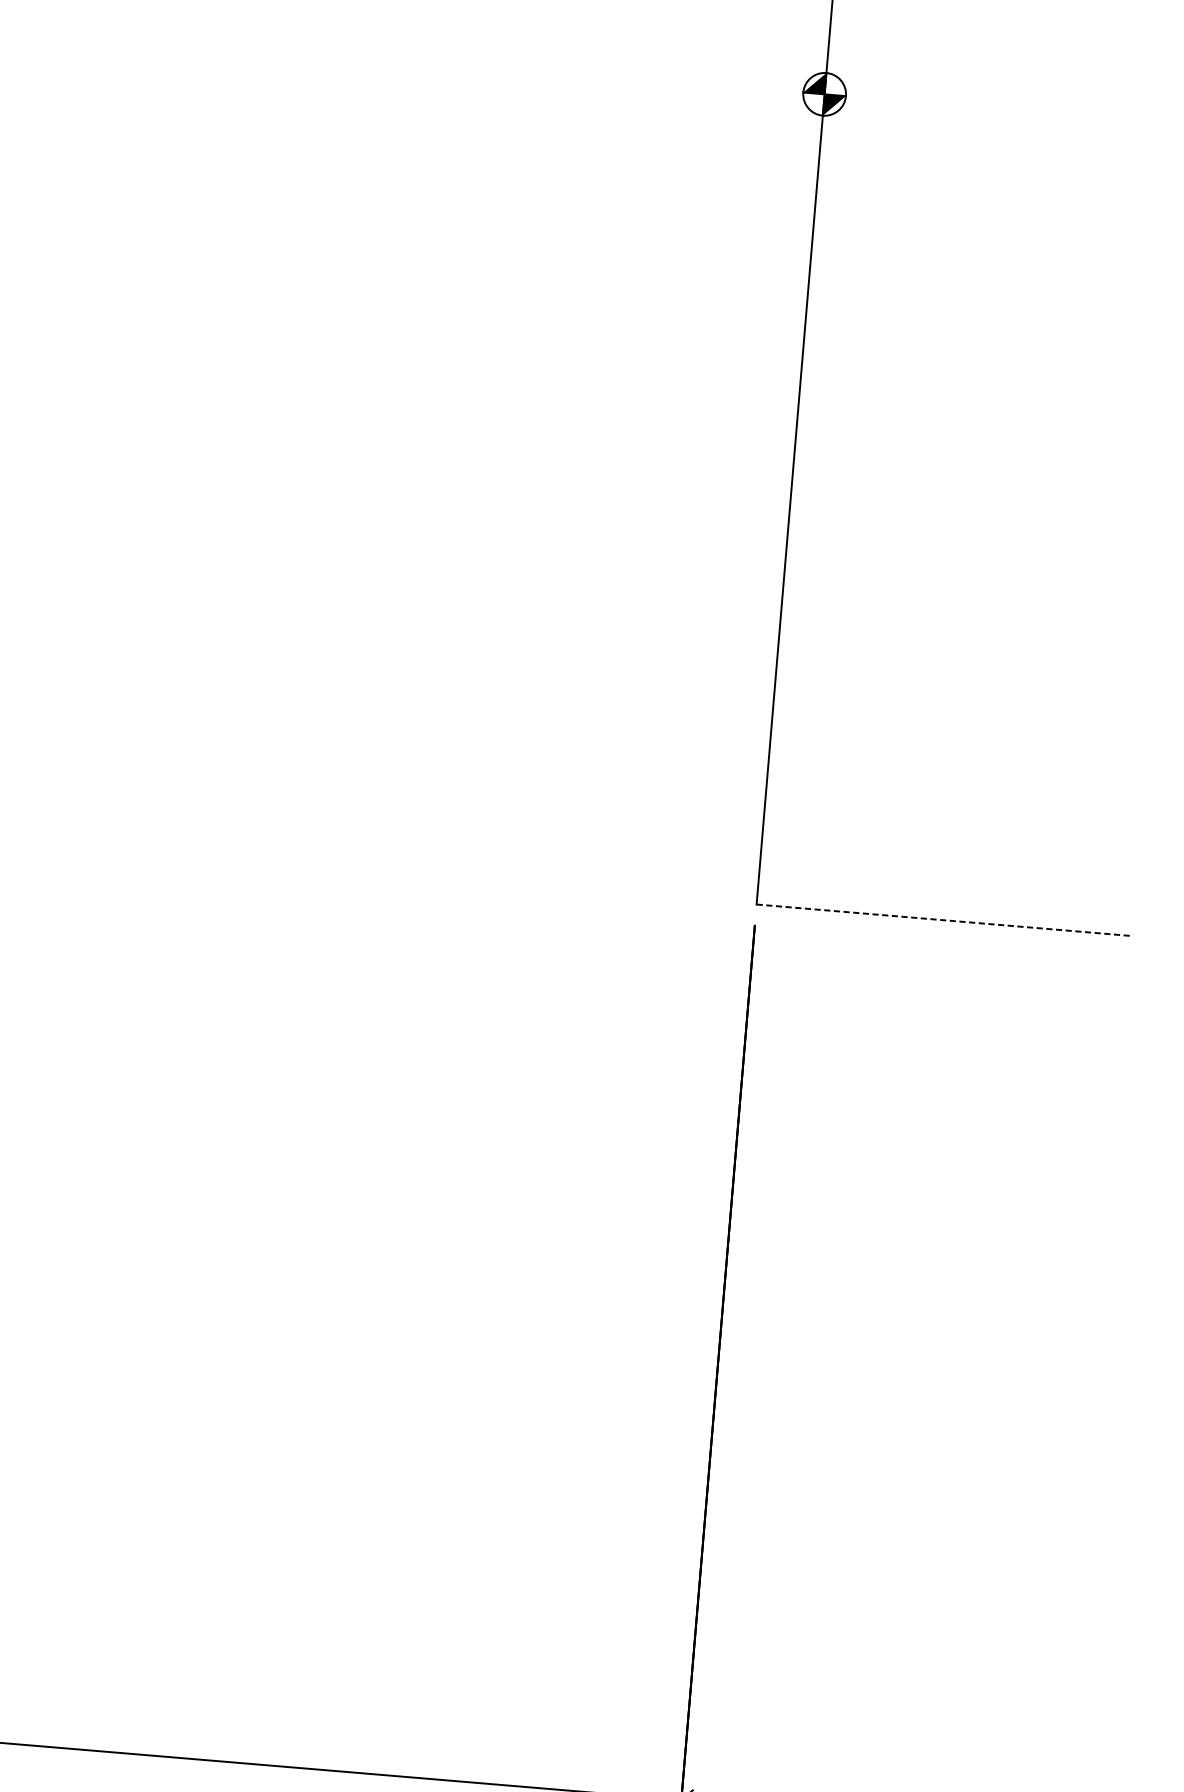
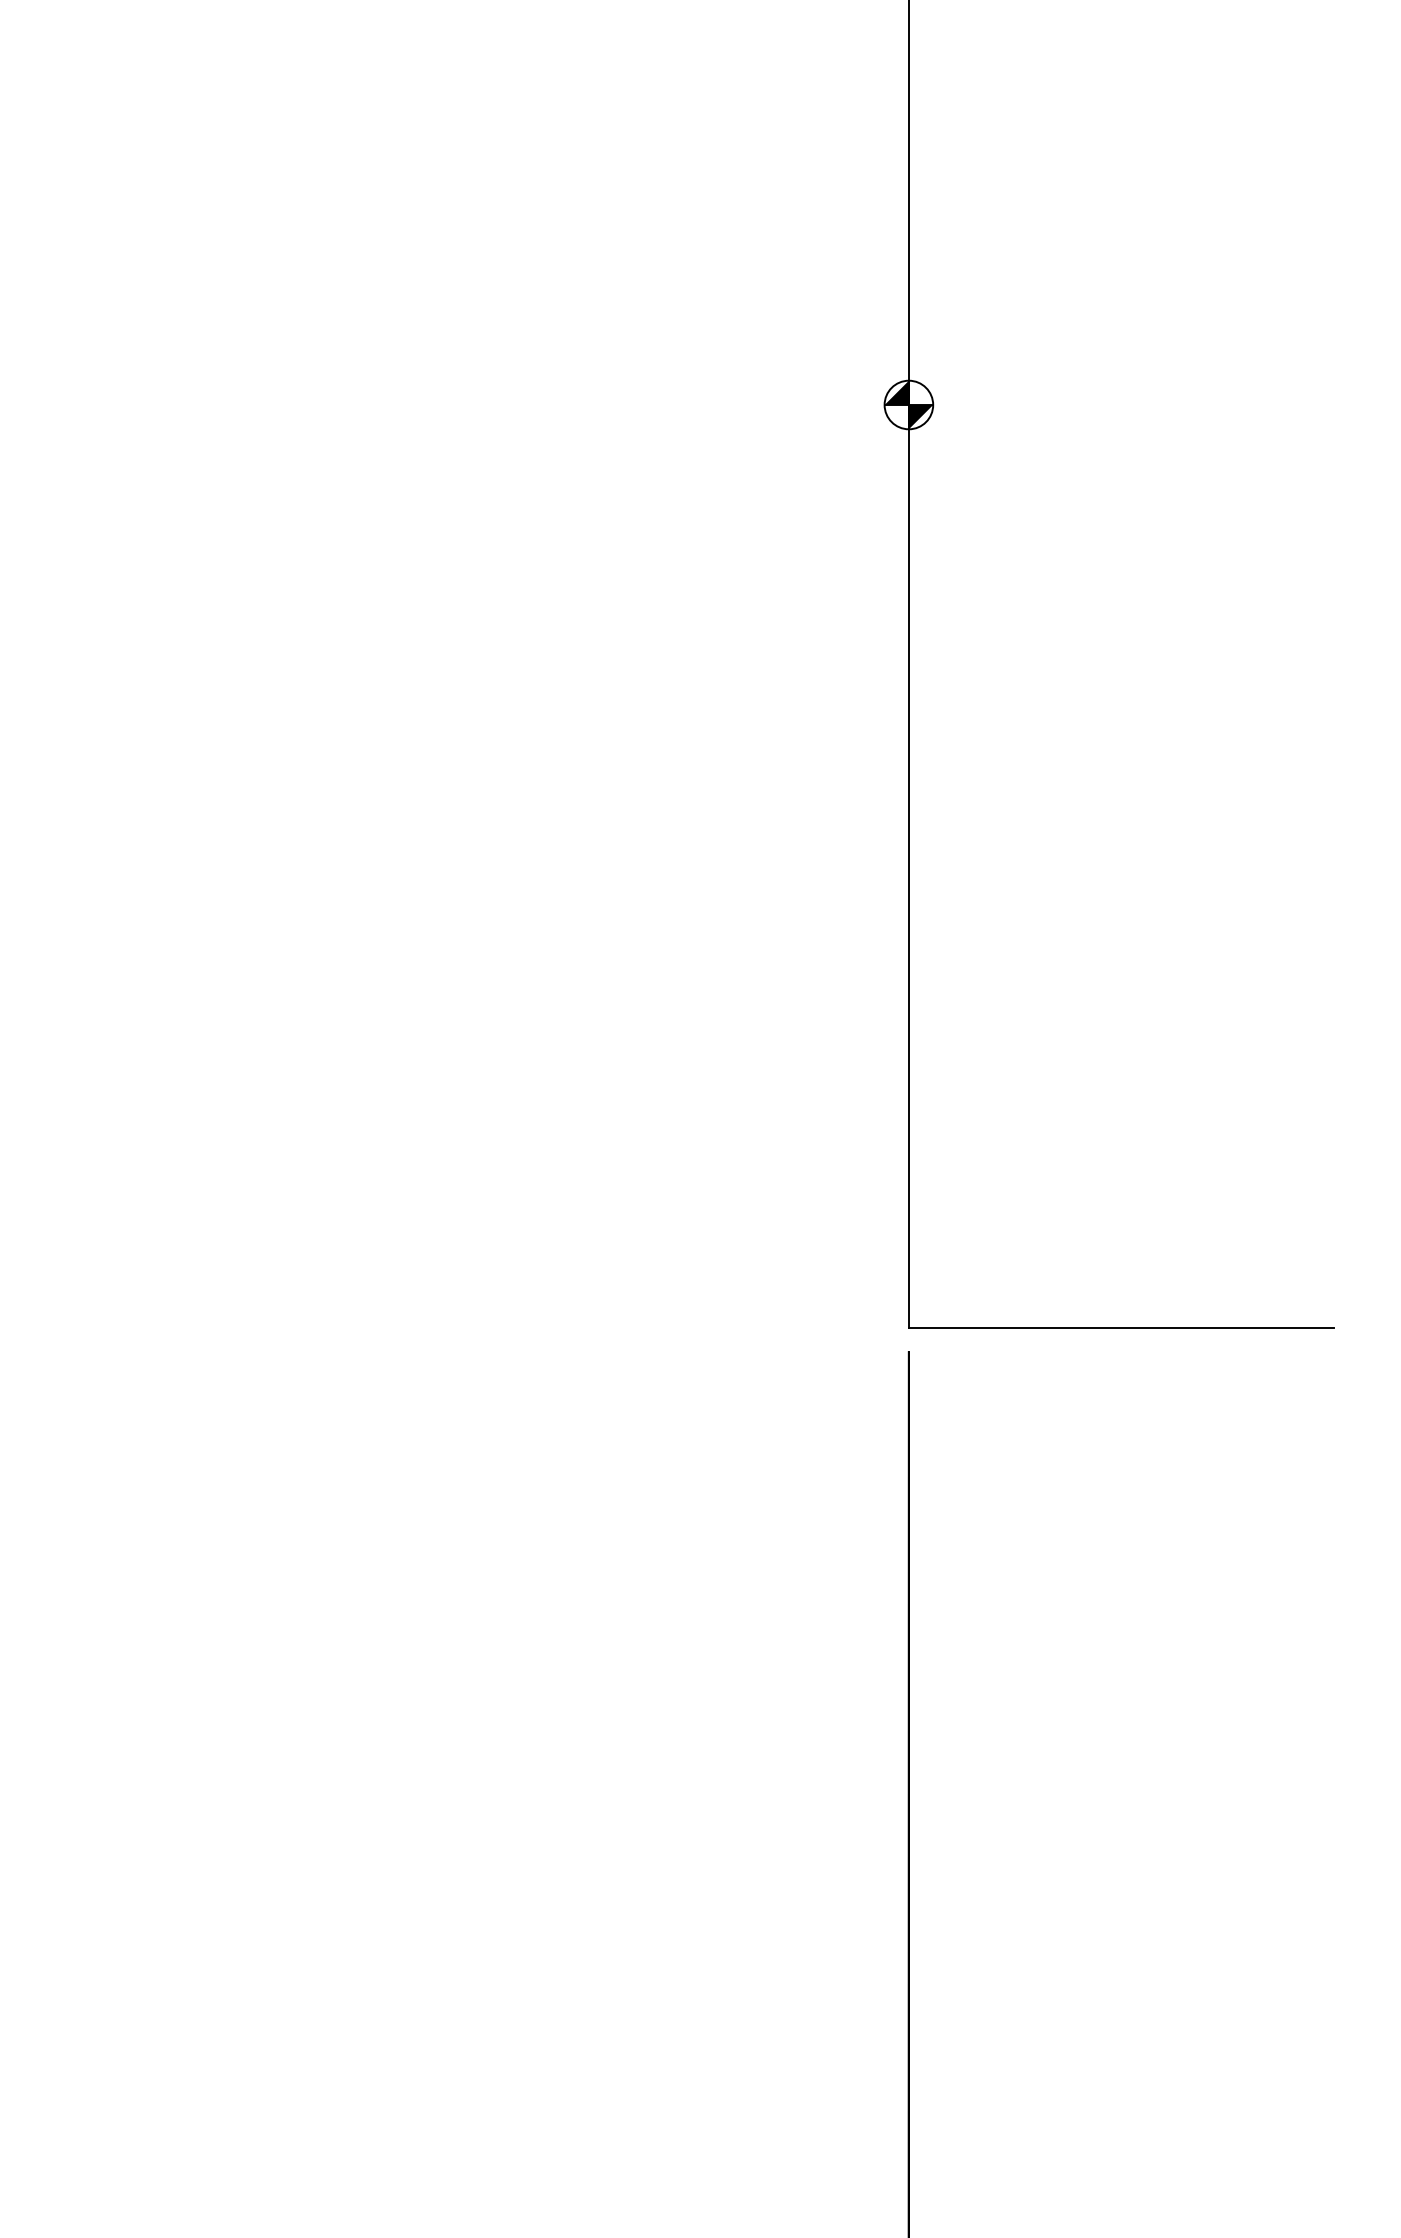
line: (942, 919) -> (1120, 1327), dashed -> solid

